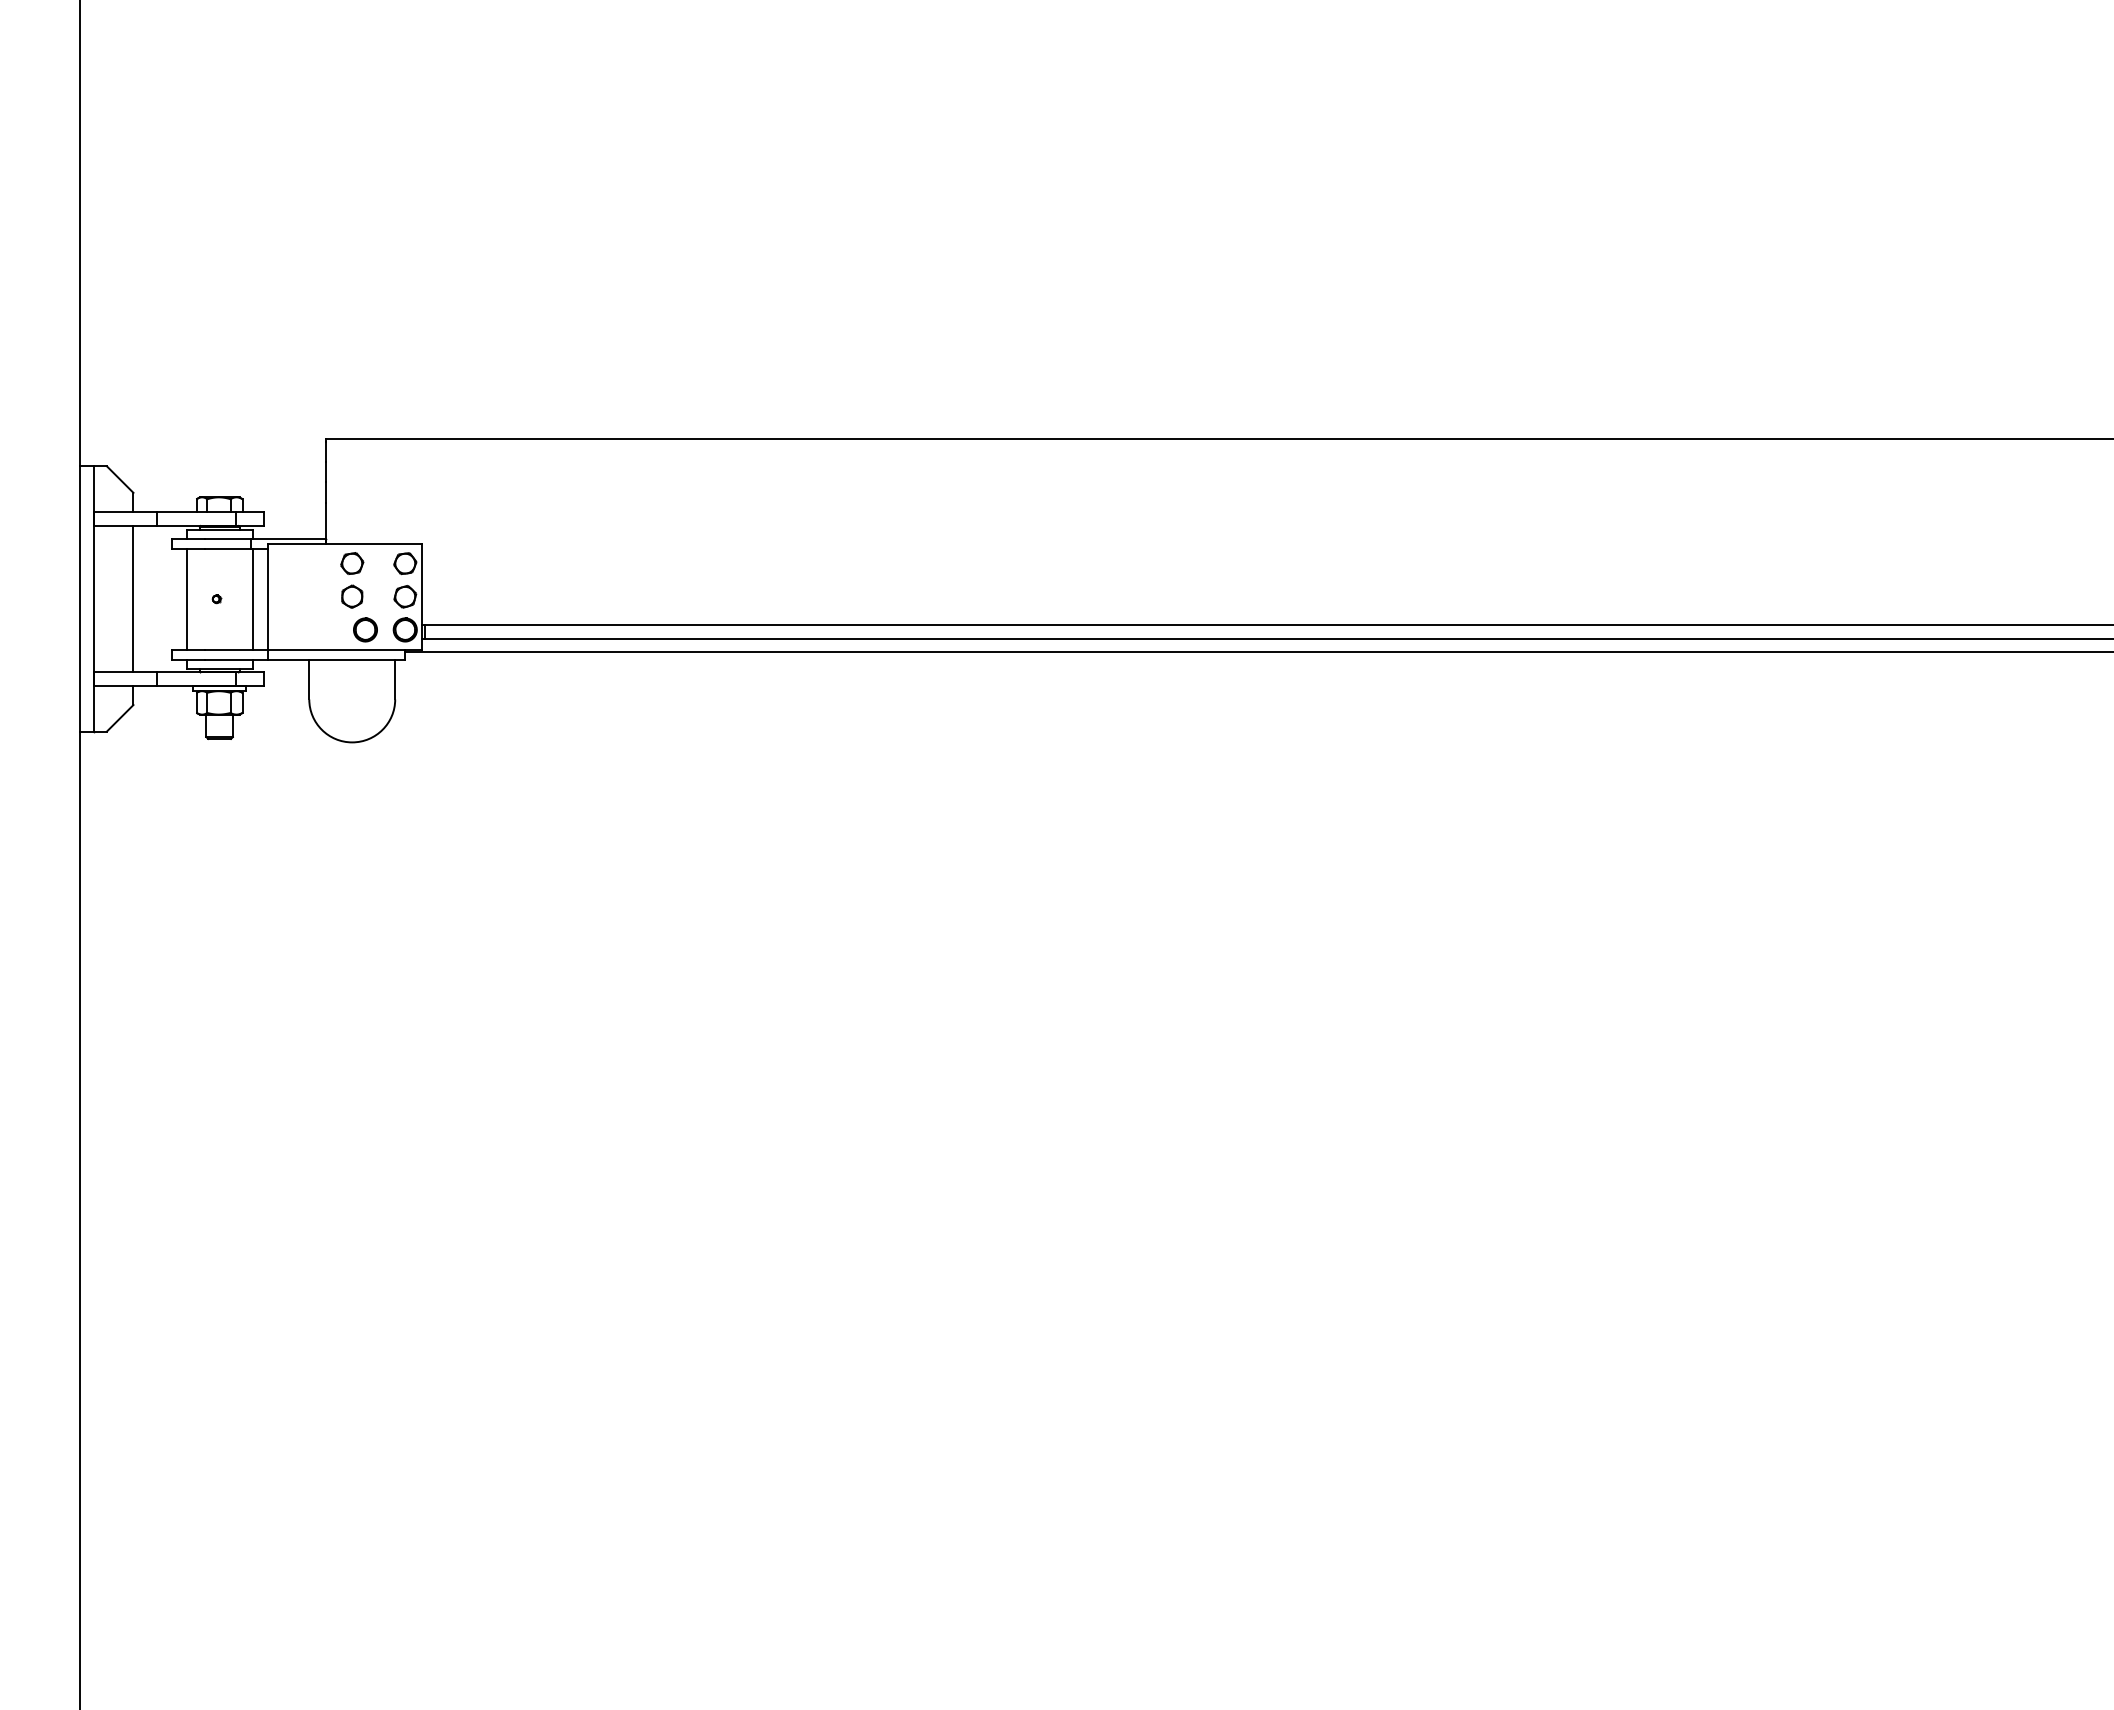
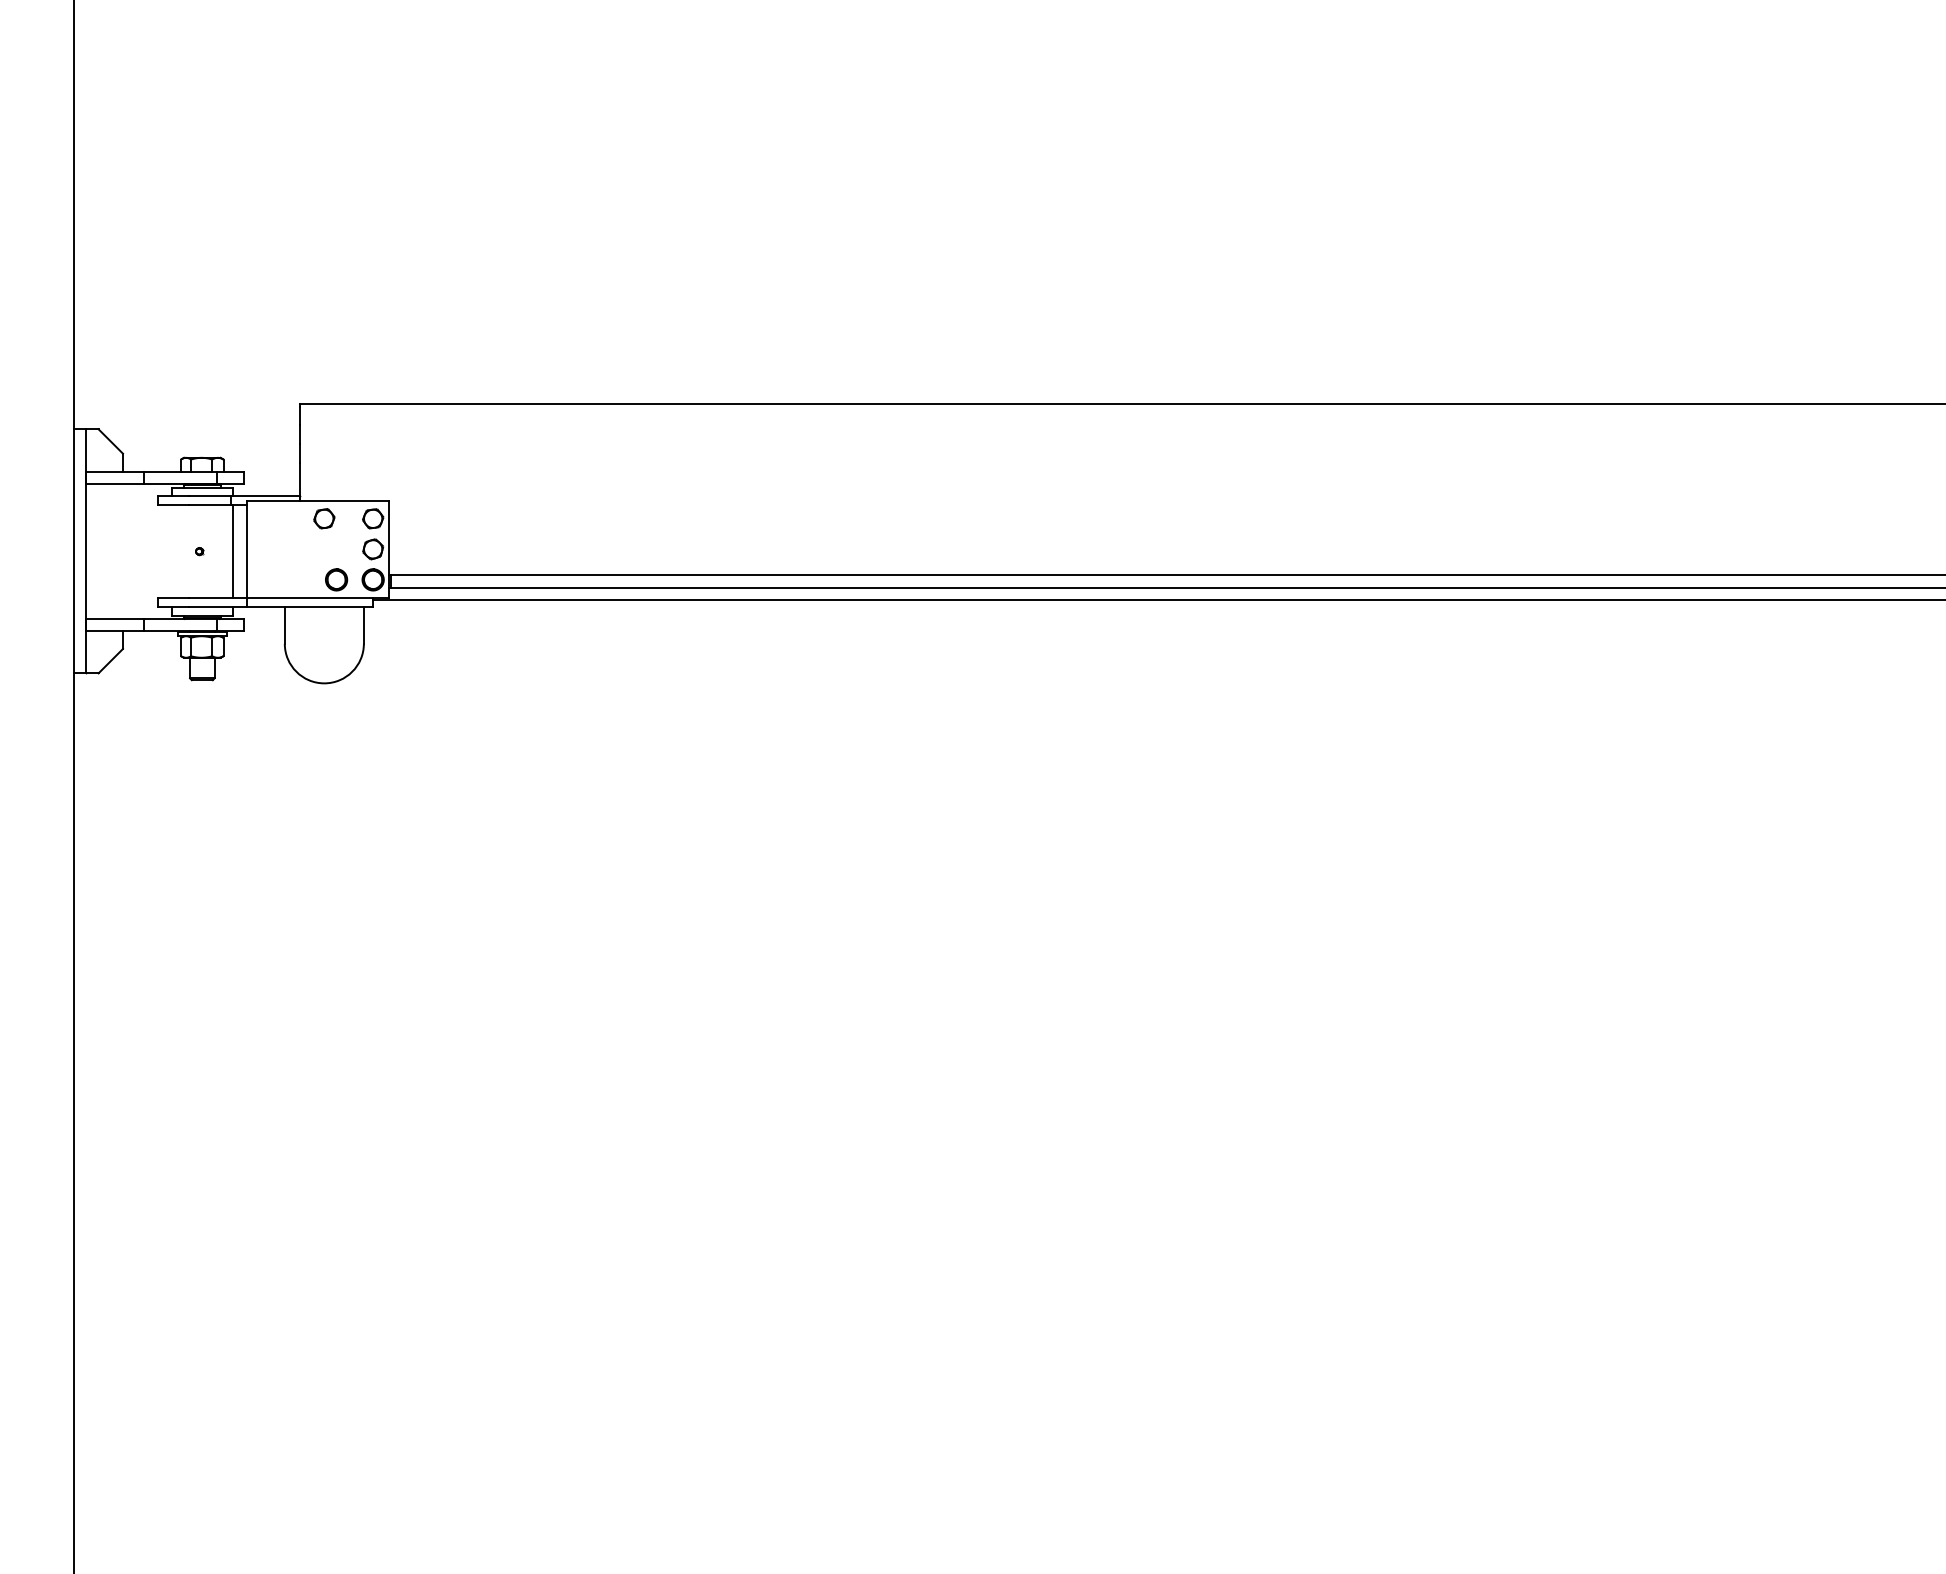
part: (352, 596) -> (324, 549), removed
line: (132, 598) -> (122, 550), removed
line: (186, 599) -> (171, 551), removed

